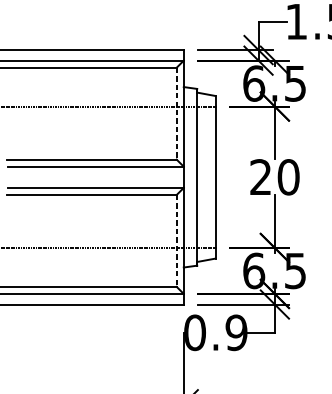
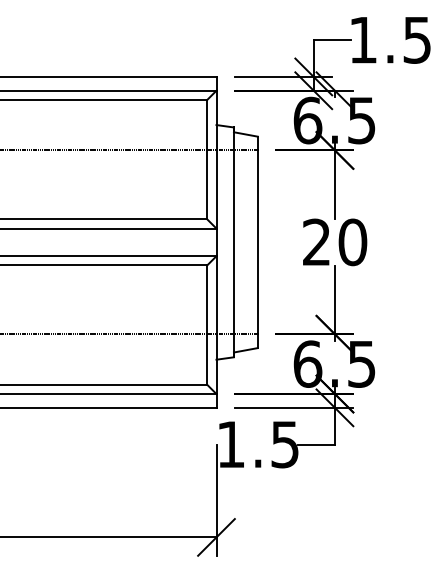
line: (176, 113) -> (207, 159), dashed -> solid
line: (176, 241) -> (207, 325), dashed -> solid
text: (216, 332) -> (258, 444), 0.9 -> 1.5

